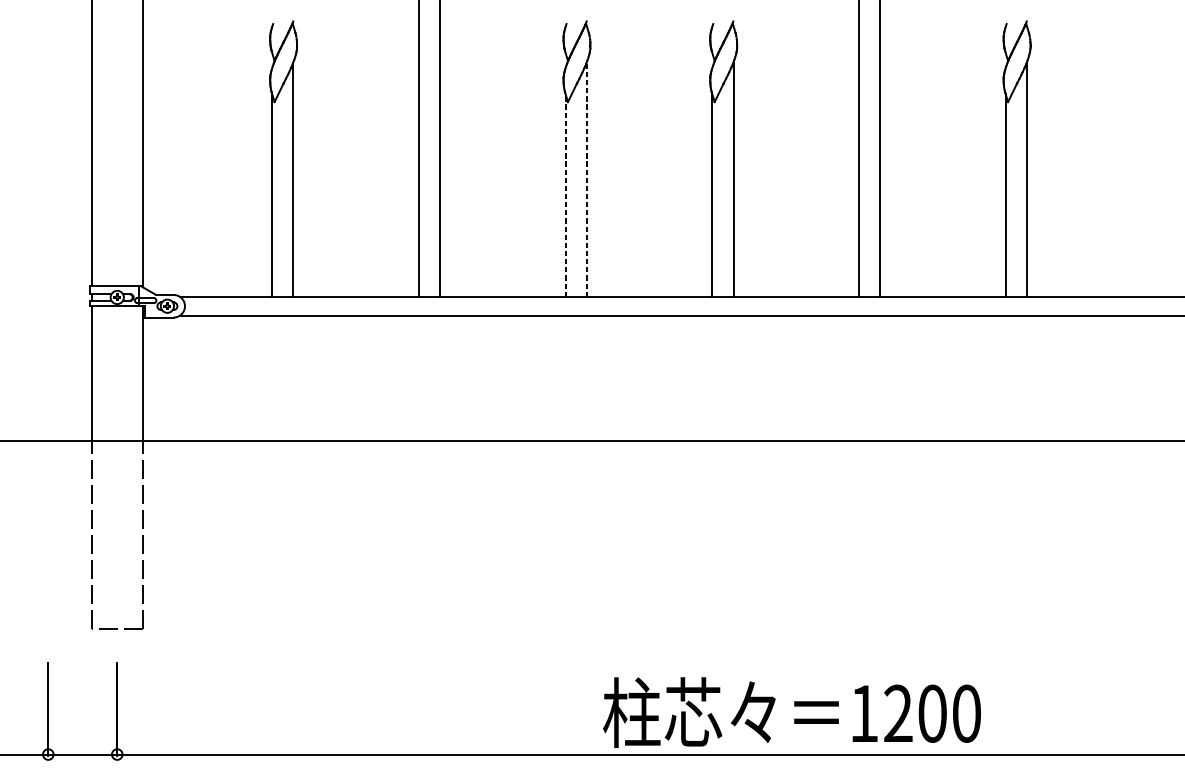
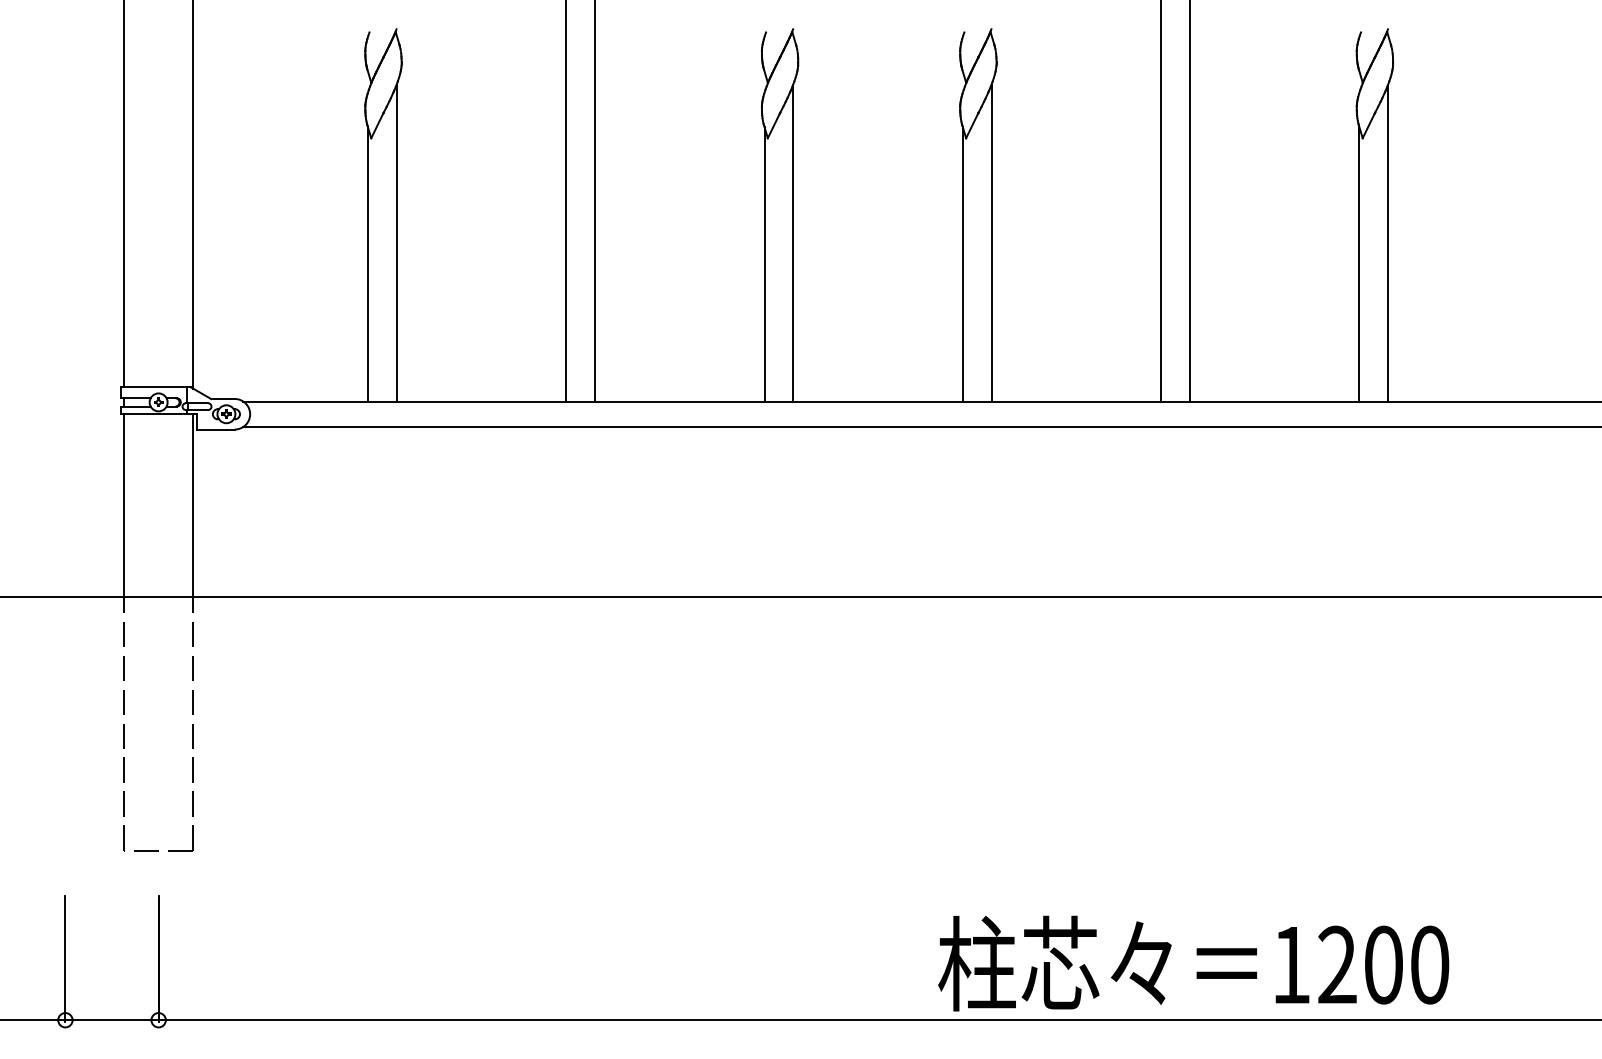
line: (586, 179) -> (793, 242), dashed -> solid
line: (565, 194) -> (764, 263), dashed -> solid
text: (791, 712) -> (1193, 963), moved

